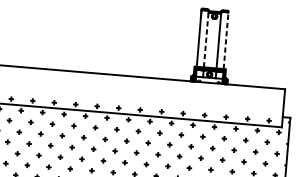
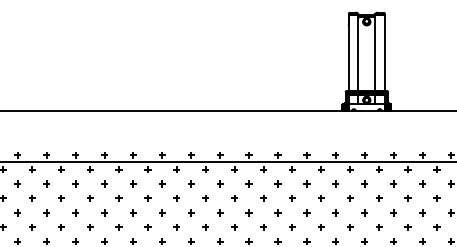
line: (206, 39) -> (358, 53), dashed -> solid
line: (225, 41) -> (384, 53), dashed -> solid

